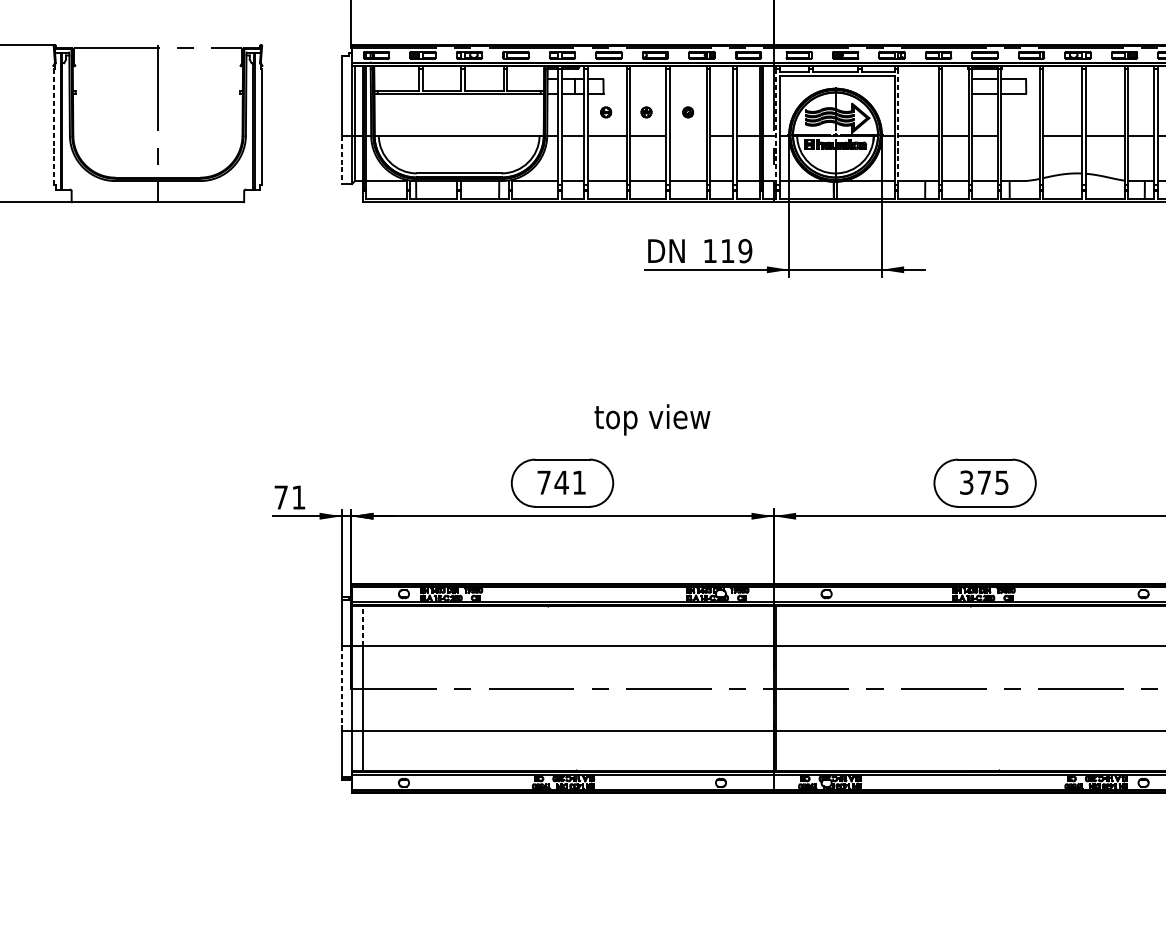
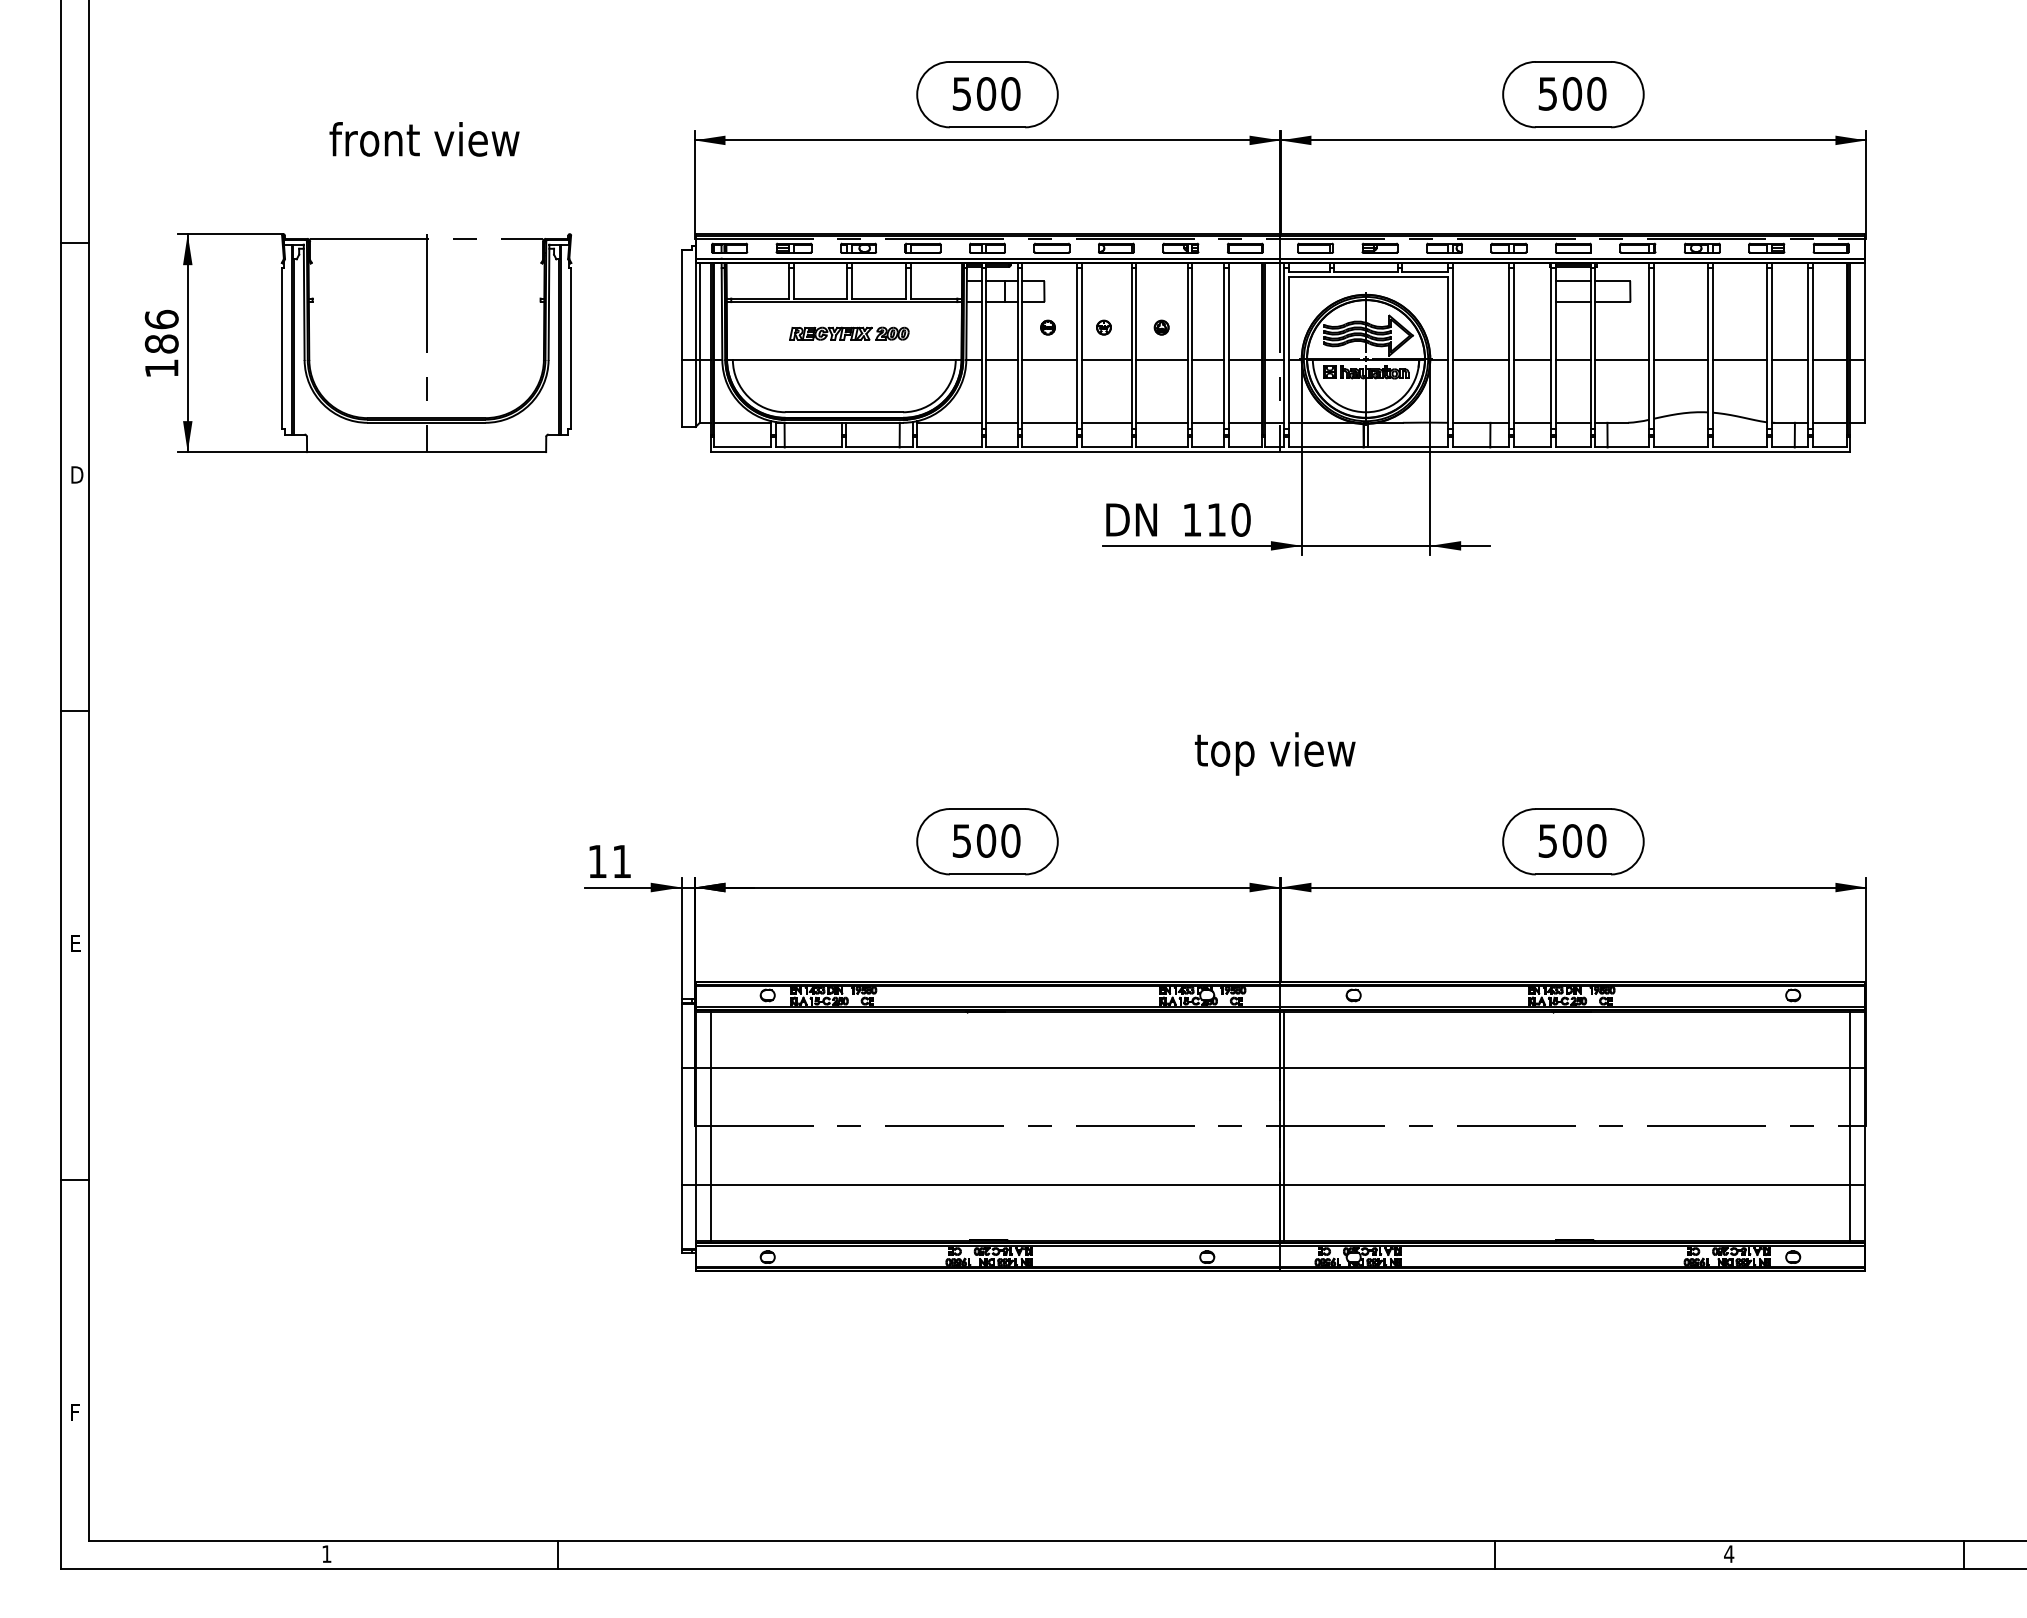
part: (462, 116) -> (849, 333), added
line: (53, 126) -> (282, 347), dashed -> solid
line: (776, 126) -> (1284, 347), dashed -> solid
line: (897, 126) -> (1452, 347), dashed -> solid
line: (687, 135) -> (1161, 359), added
line: (1020, 135) -> (1622, 359), added
line: (341, 159) -> (681, 393), dashed -> solid
text: (744, 250) -> (1240, 519), 119 -> 110
text: (652, 419) -> (1275, 753), moved
text: (561, 482) -> (986, 840), 741 -> 500
text: (984, 482) -> (1572, 840), 375 -> 500
text: (281, 497) -> (597, 861), 71 -> 11
line: (362, 625) -> (710, 1039), dashed -> solid
line: (341, 688) -> (681, 1126), dashed -> solid

